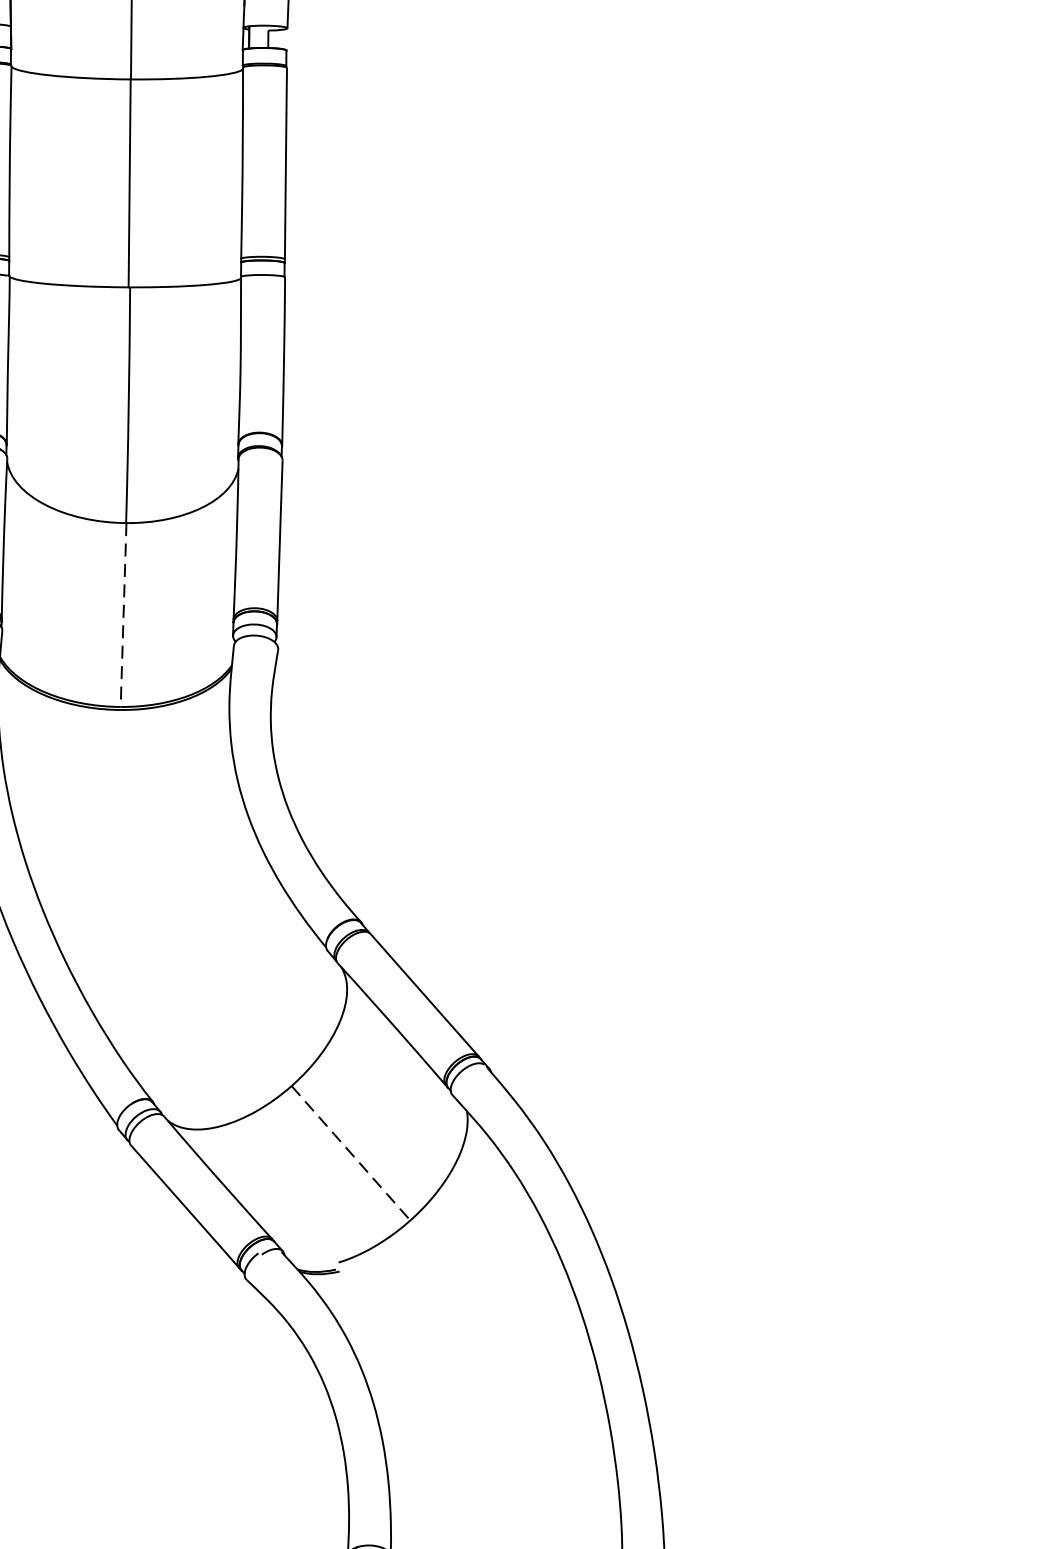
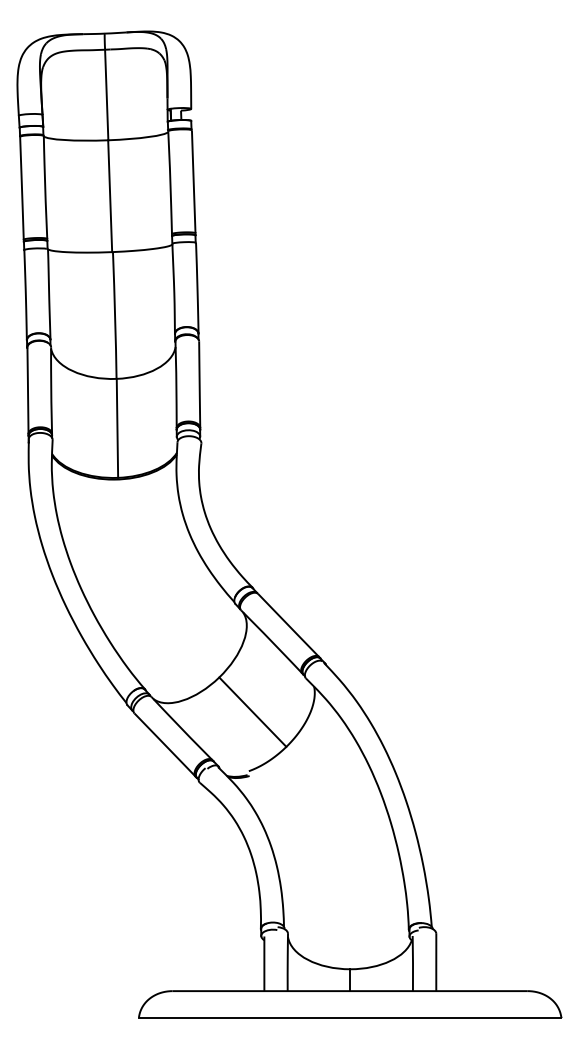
line: (123, 615) -> (117, 428), dashed -> solid
line: (352, 1153) -> (253, 712), dashed -> solid

